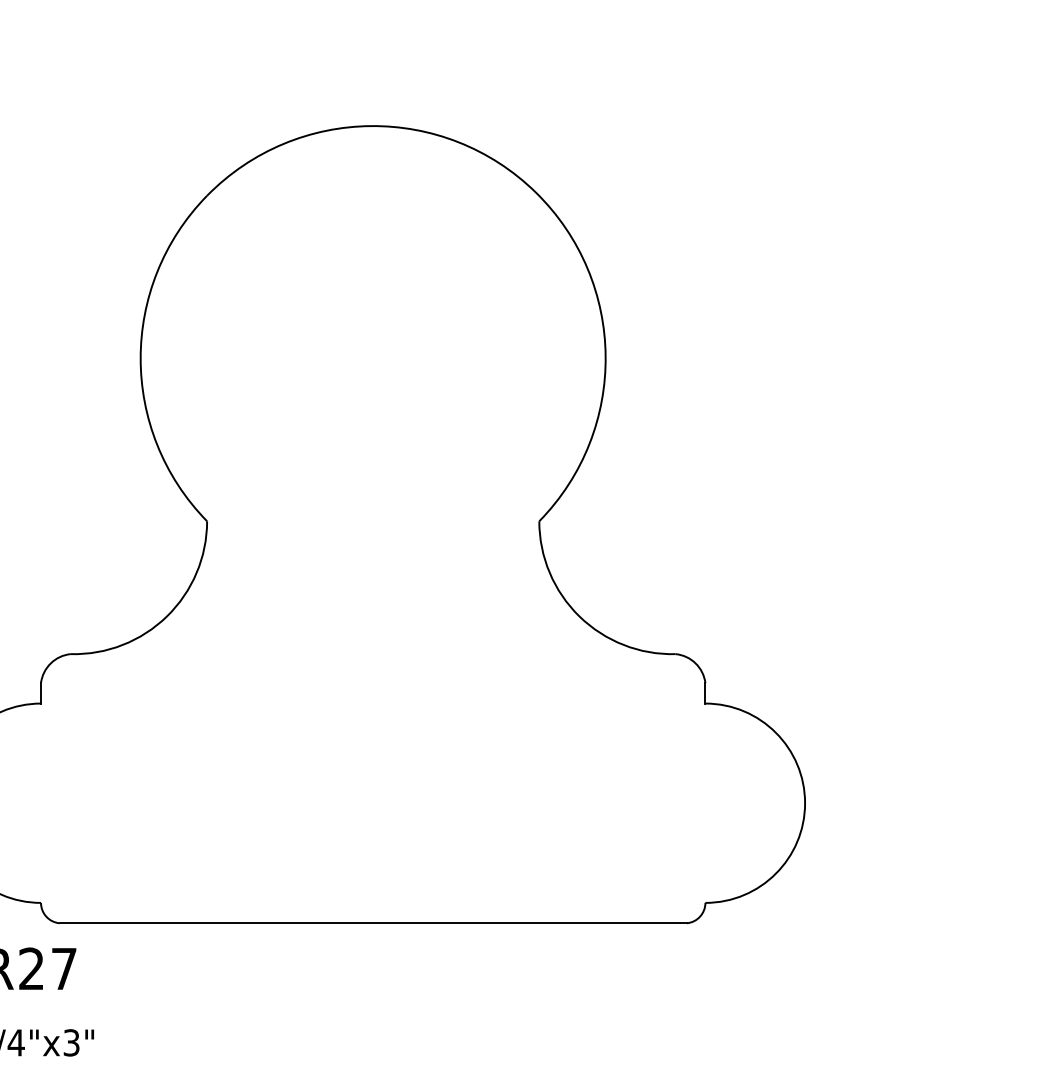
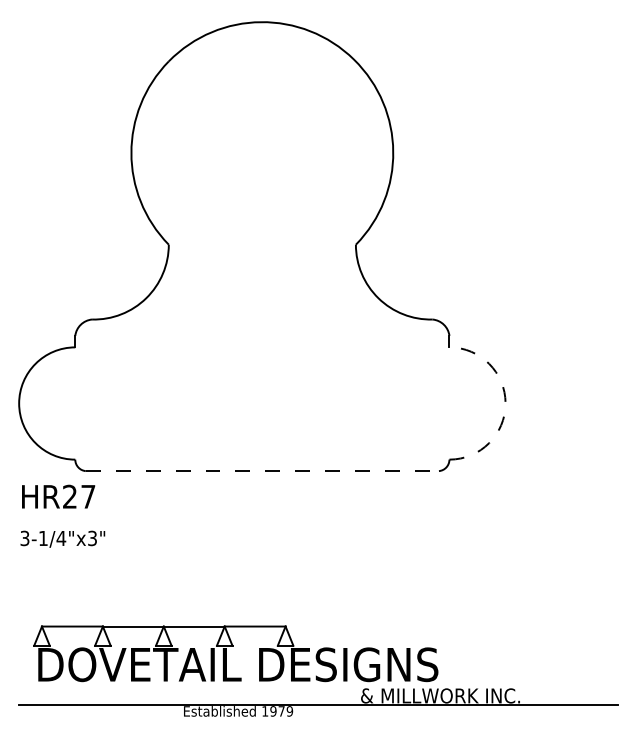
arc: (804, 803) -> (505, 403), solid -> dashed
line: (373, 923) -> (262, 471), solid -> dashed

